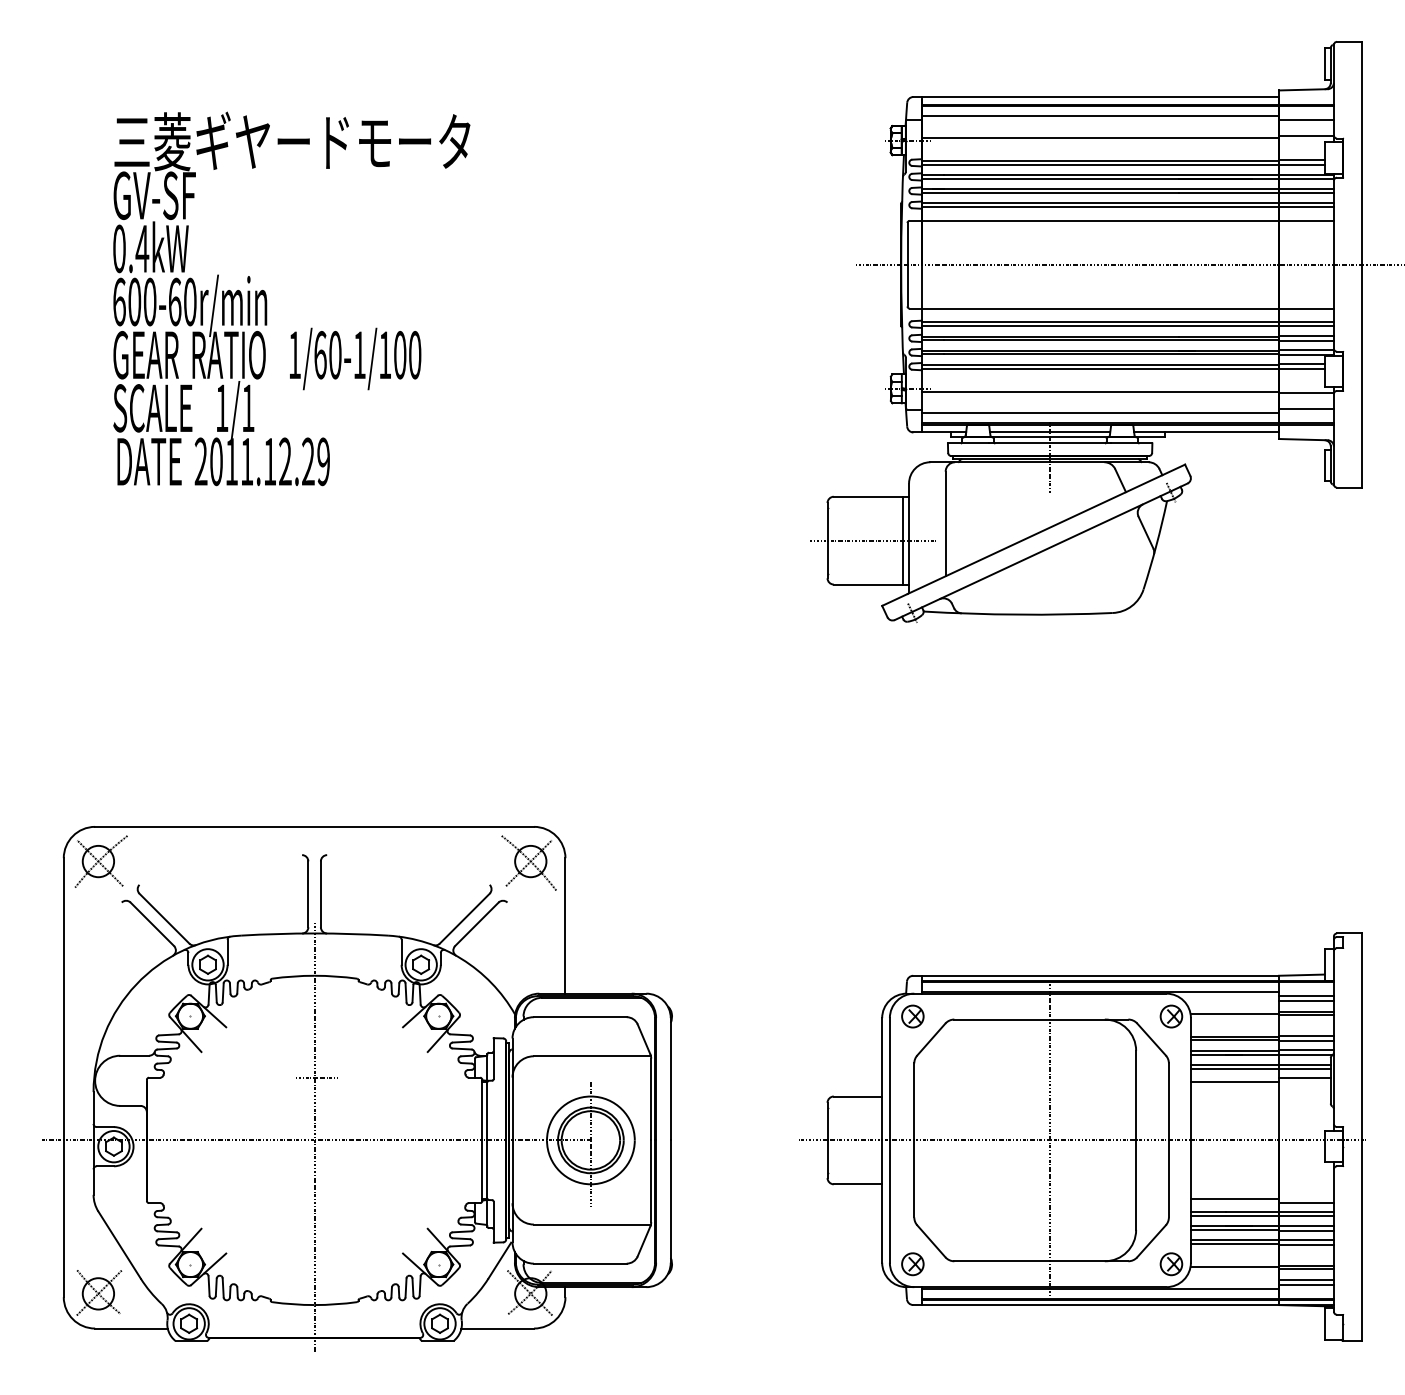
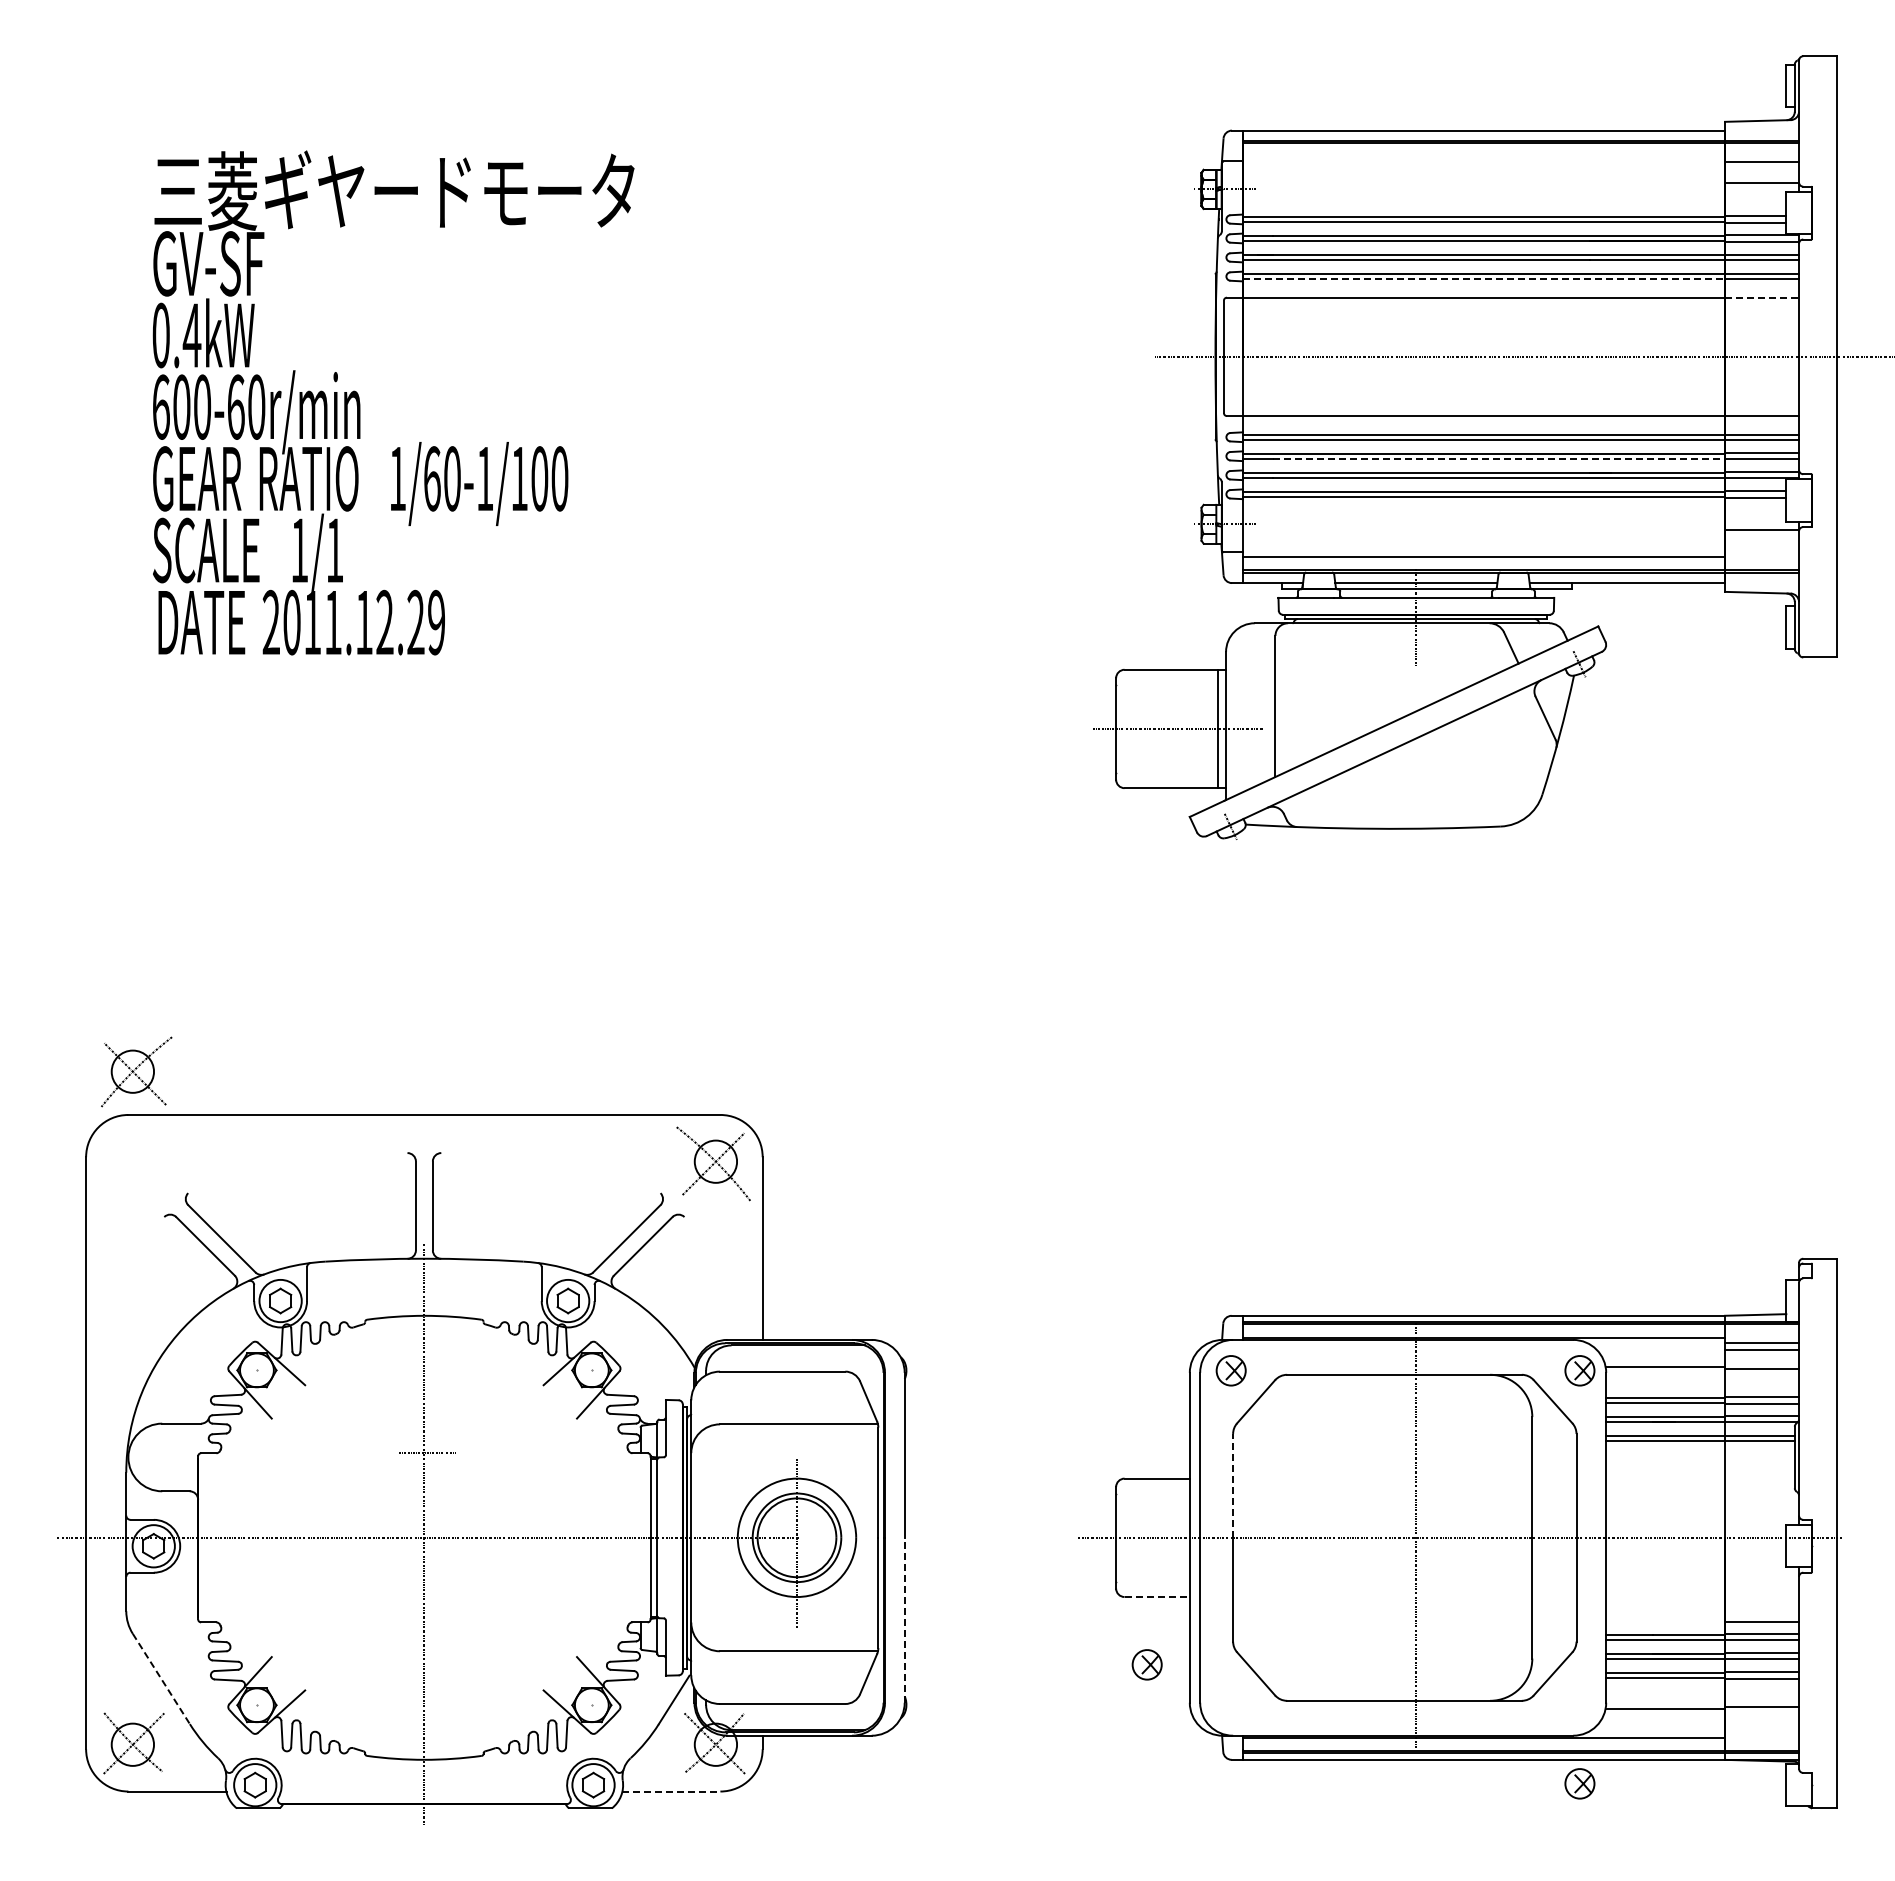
line: (1099, 116) -> (1483, 156), removed
line: (1099, 137) -> (1483, 185), removed
line: (1100, 207) -> (1484, 279), solid -> dashed
line: (1306, 220) -> (1762, 297), solid -> dashed
line: (1111, 340) -> (1499, 458), solid -> dashed
line: (1099, 391) -> (1483, 527), removed
line: (1306, 409) -> (1762, 551), removed
part: (101, 861) -> (136, 1071), moved
line: (1306, 1011) -> (1762, 1364), removed
line: (1304, 1077) -> (1759, 1453), removed
line: (1234, 1081) -> (1665, 1458), removed
line: (914, 1101) -> (1233, 1485), solid -> dashed
line: (858, 1184) -> (1157, 1597), solid -> dashed
line: (1234, 1199) -> (1665, 1617), removed
line: (670, 1200) -> (904, 1619), solid -> dashed
line: (119, 1245) -> (161, 1679), solid -> dashed
part: (912, 1264) -> (1146, 1664), moved
part: (1171, 1264) -> (1579, 1783), moved
line: (1306, 1269) -> (1762, 1711), removed
line: (1306, 1280) -> (1762, 1726), removed
line: (1306, 1284) -> (1762, 1732), removed
line: (497, 1328) -> (671, 1791), solid -> dashed

